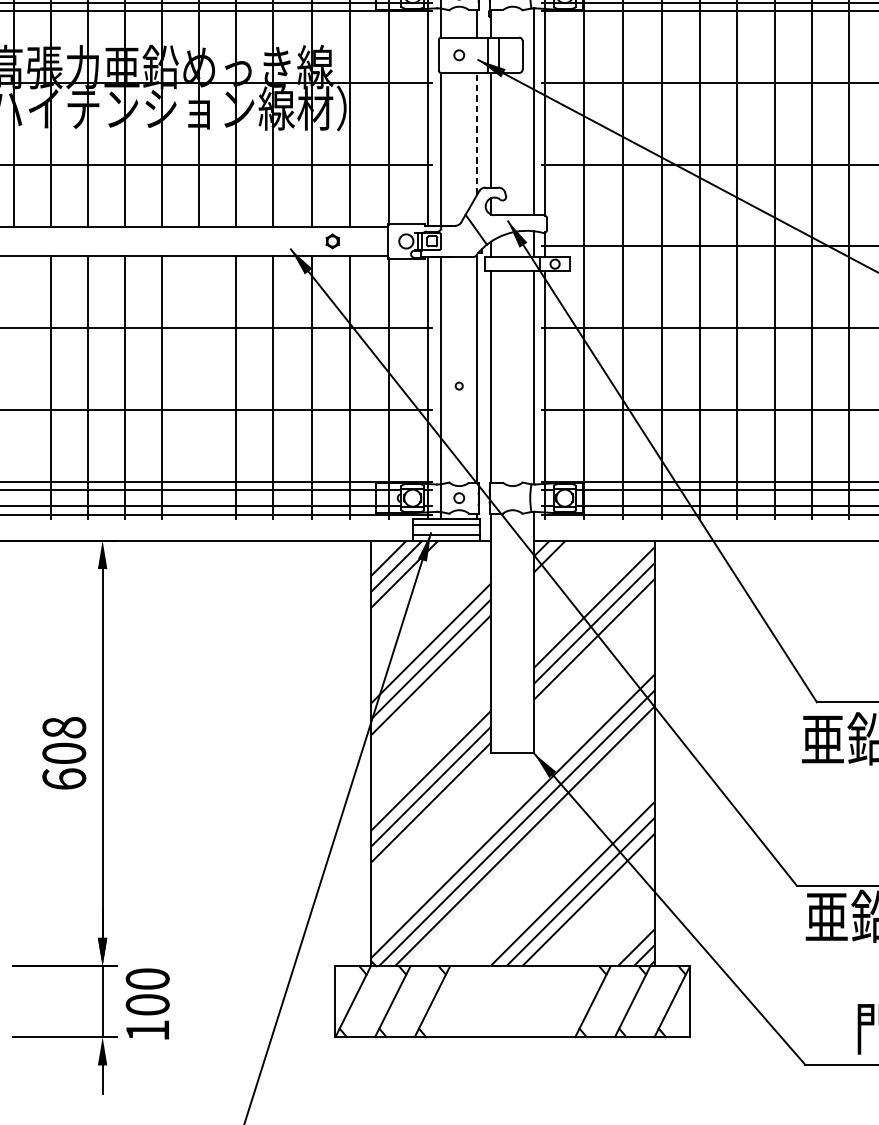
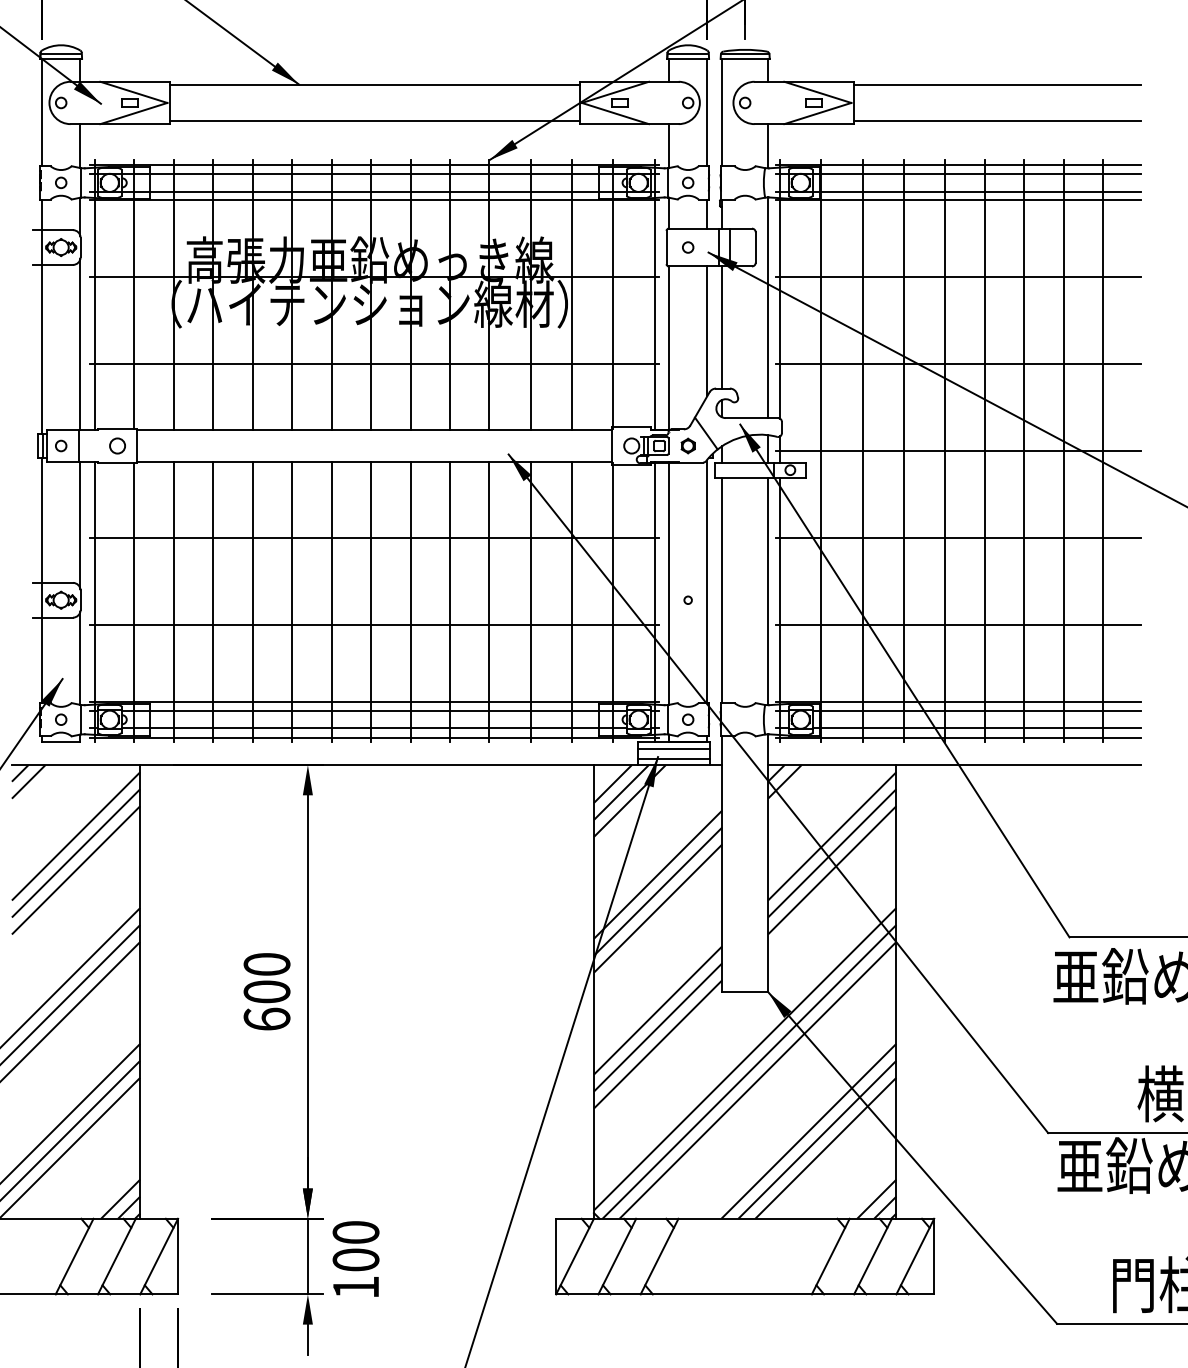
line: (477, 134) -> (707, 331), dashed -> solid
part: (332, 240) -> (687, 445), moved
line: (14, 387) -> (213, 601), added
line: (198, 387) -> (410, 601), added
text: (63, 727) -> (266, 964), 608 -> 600

